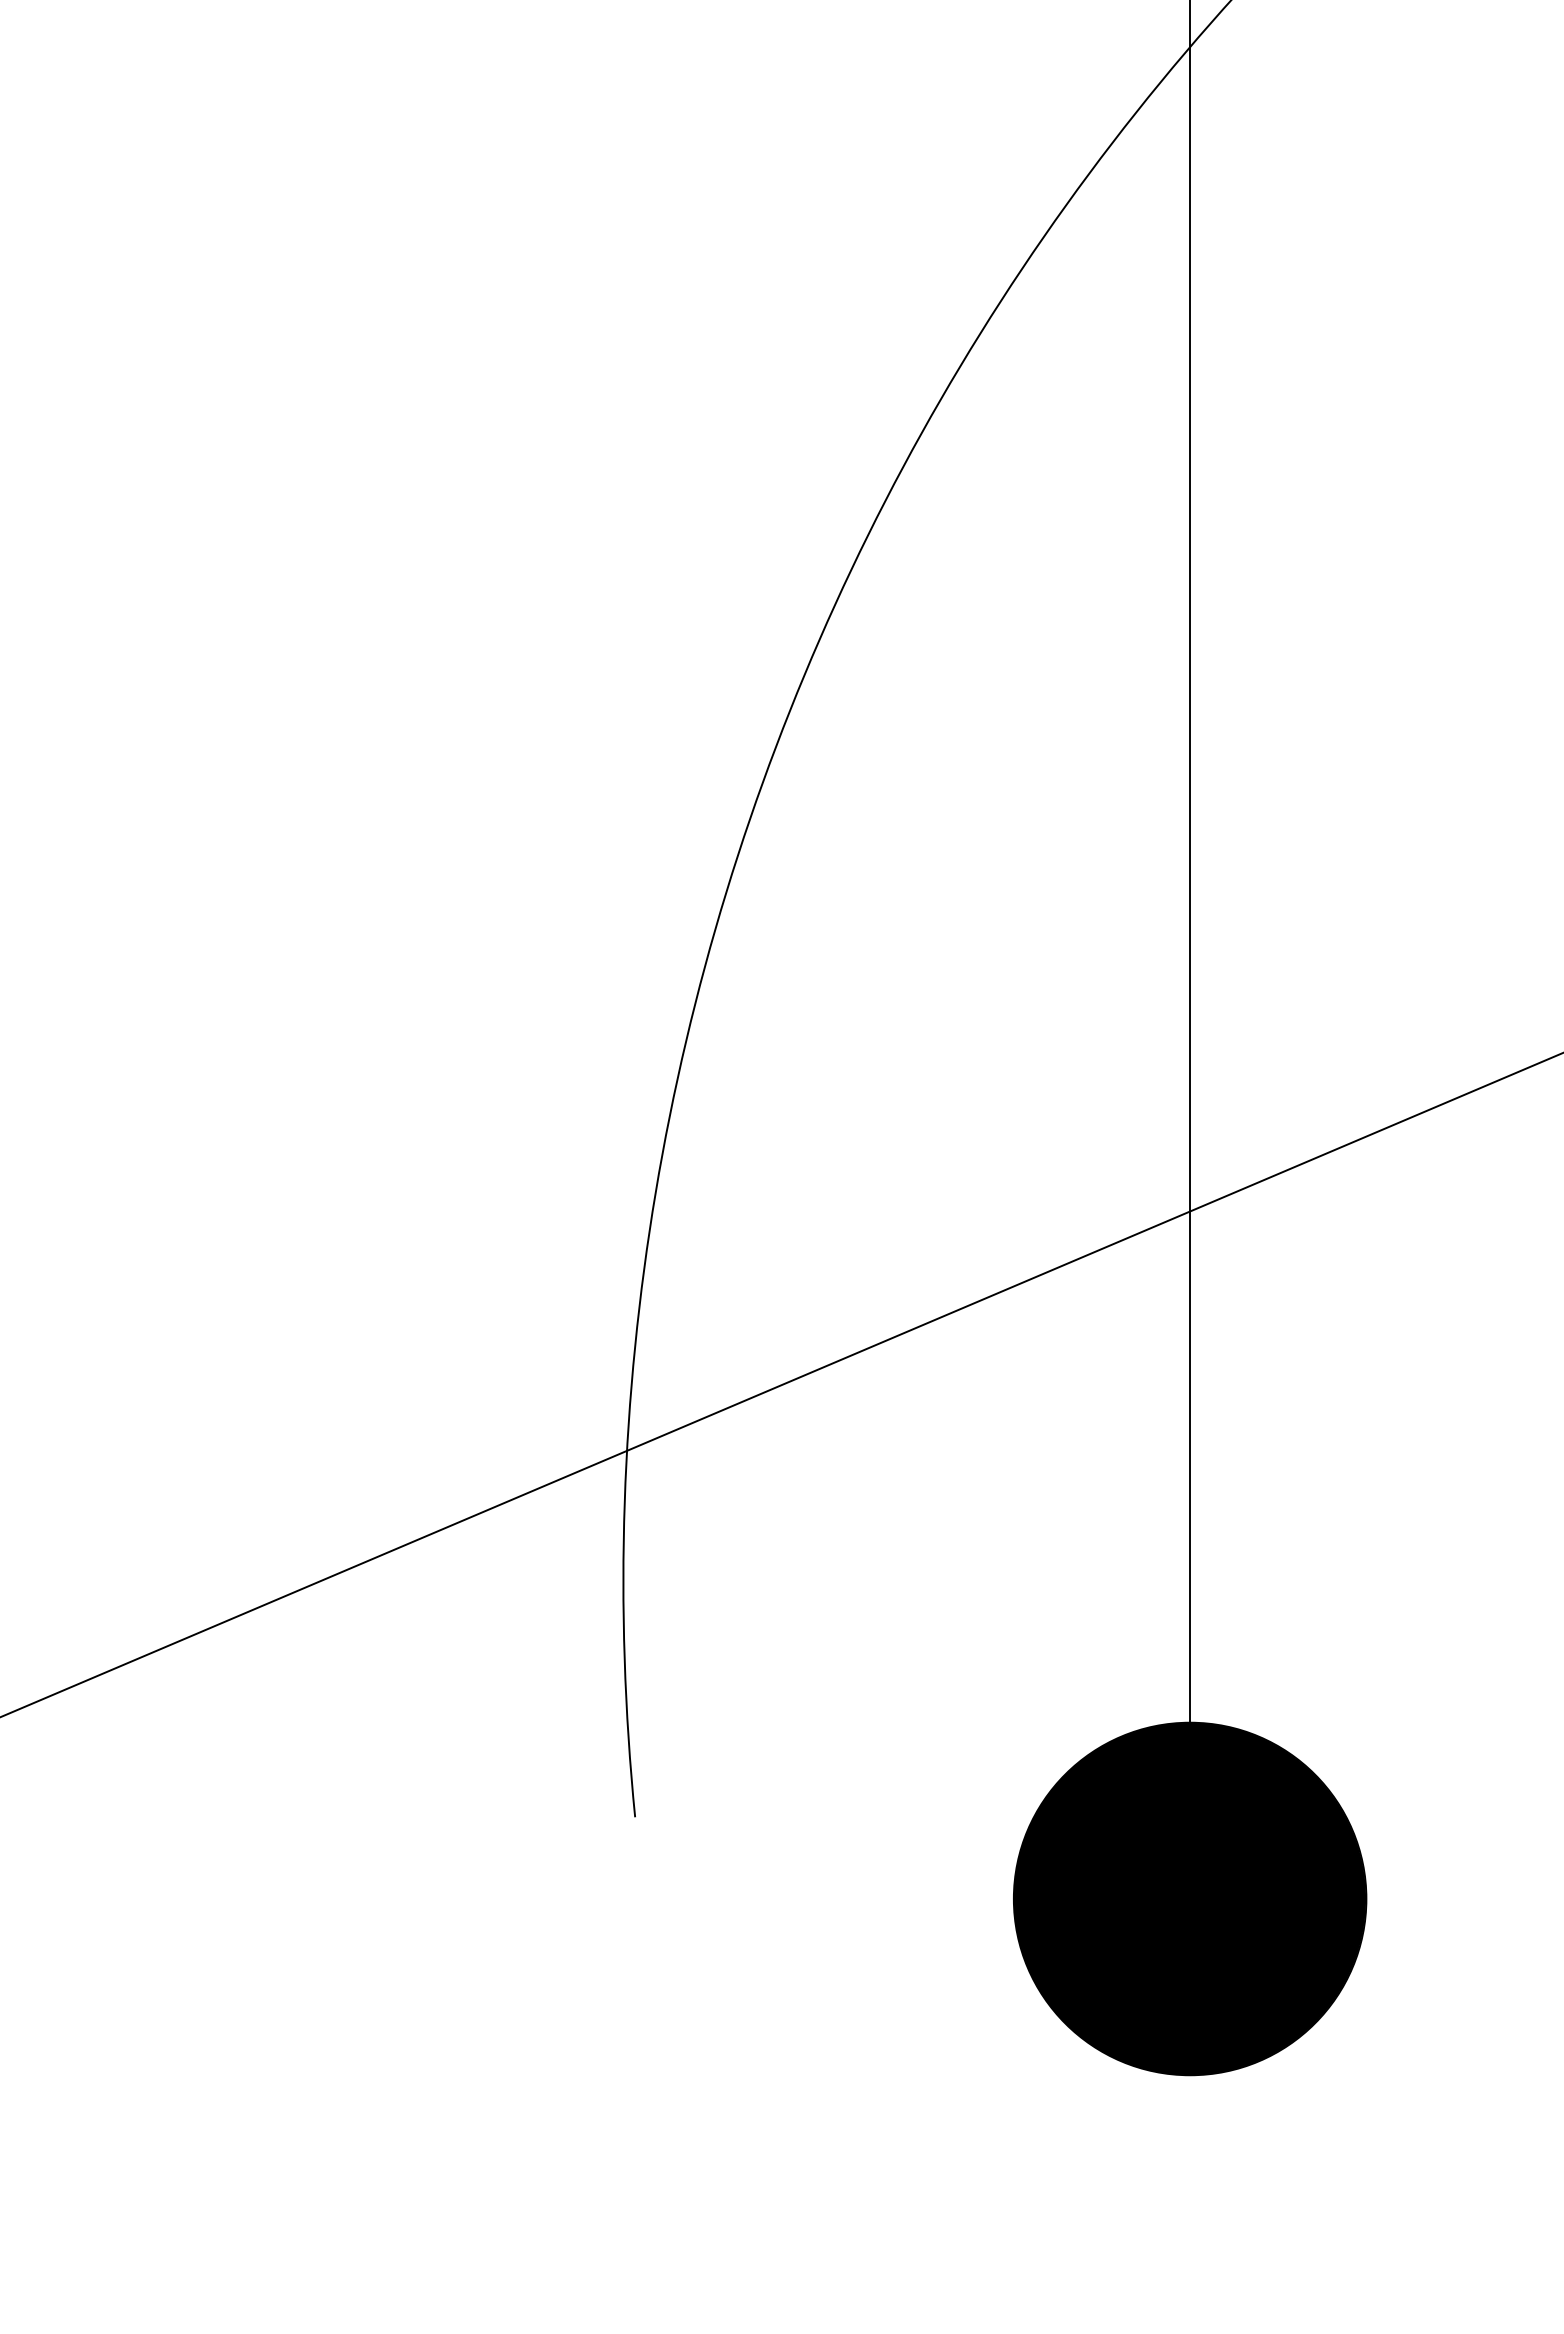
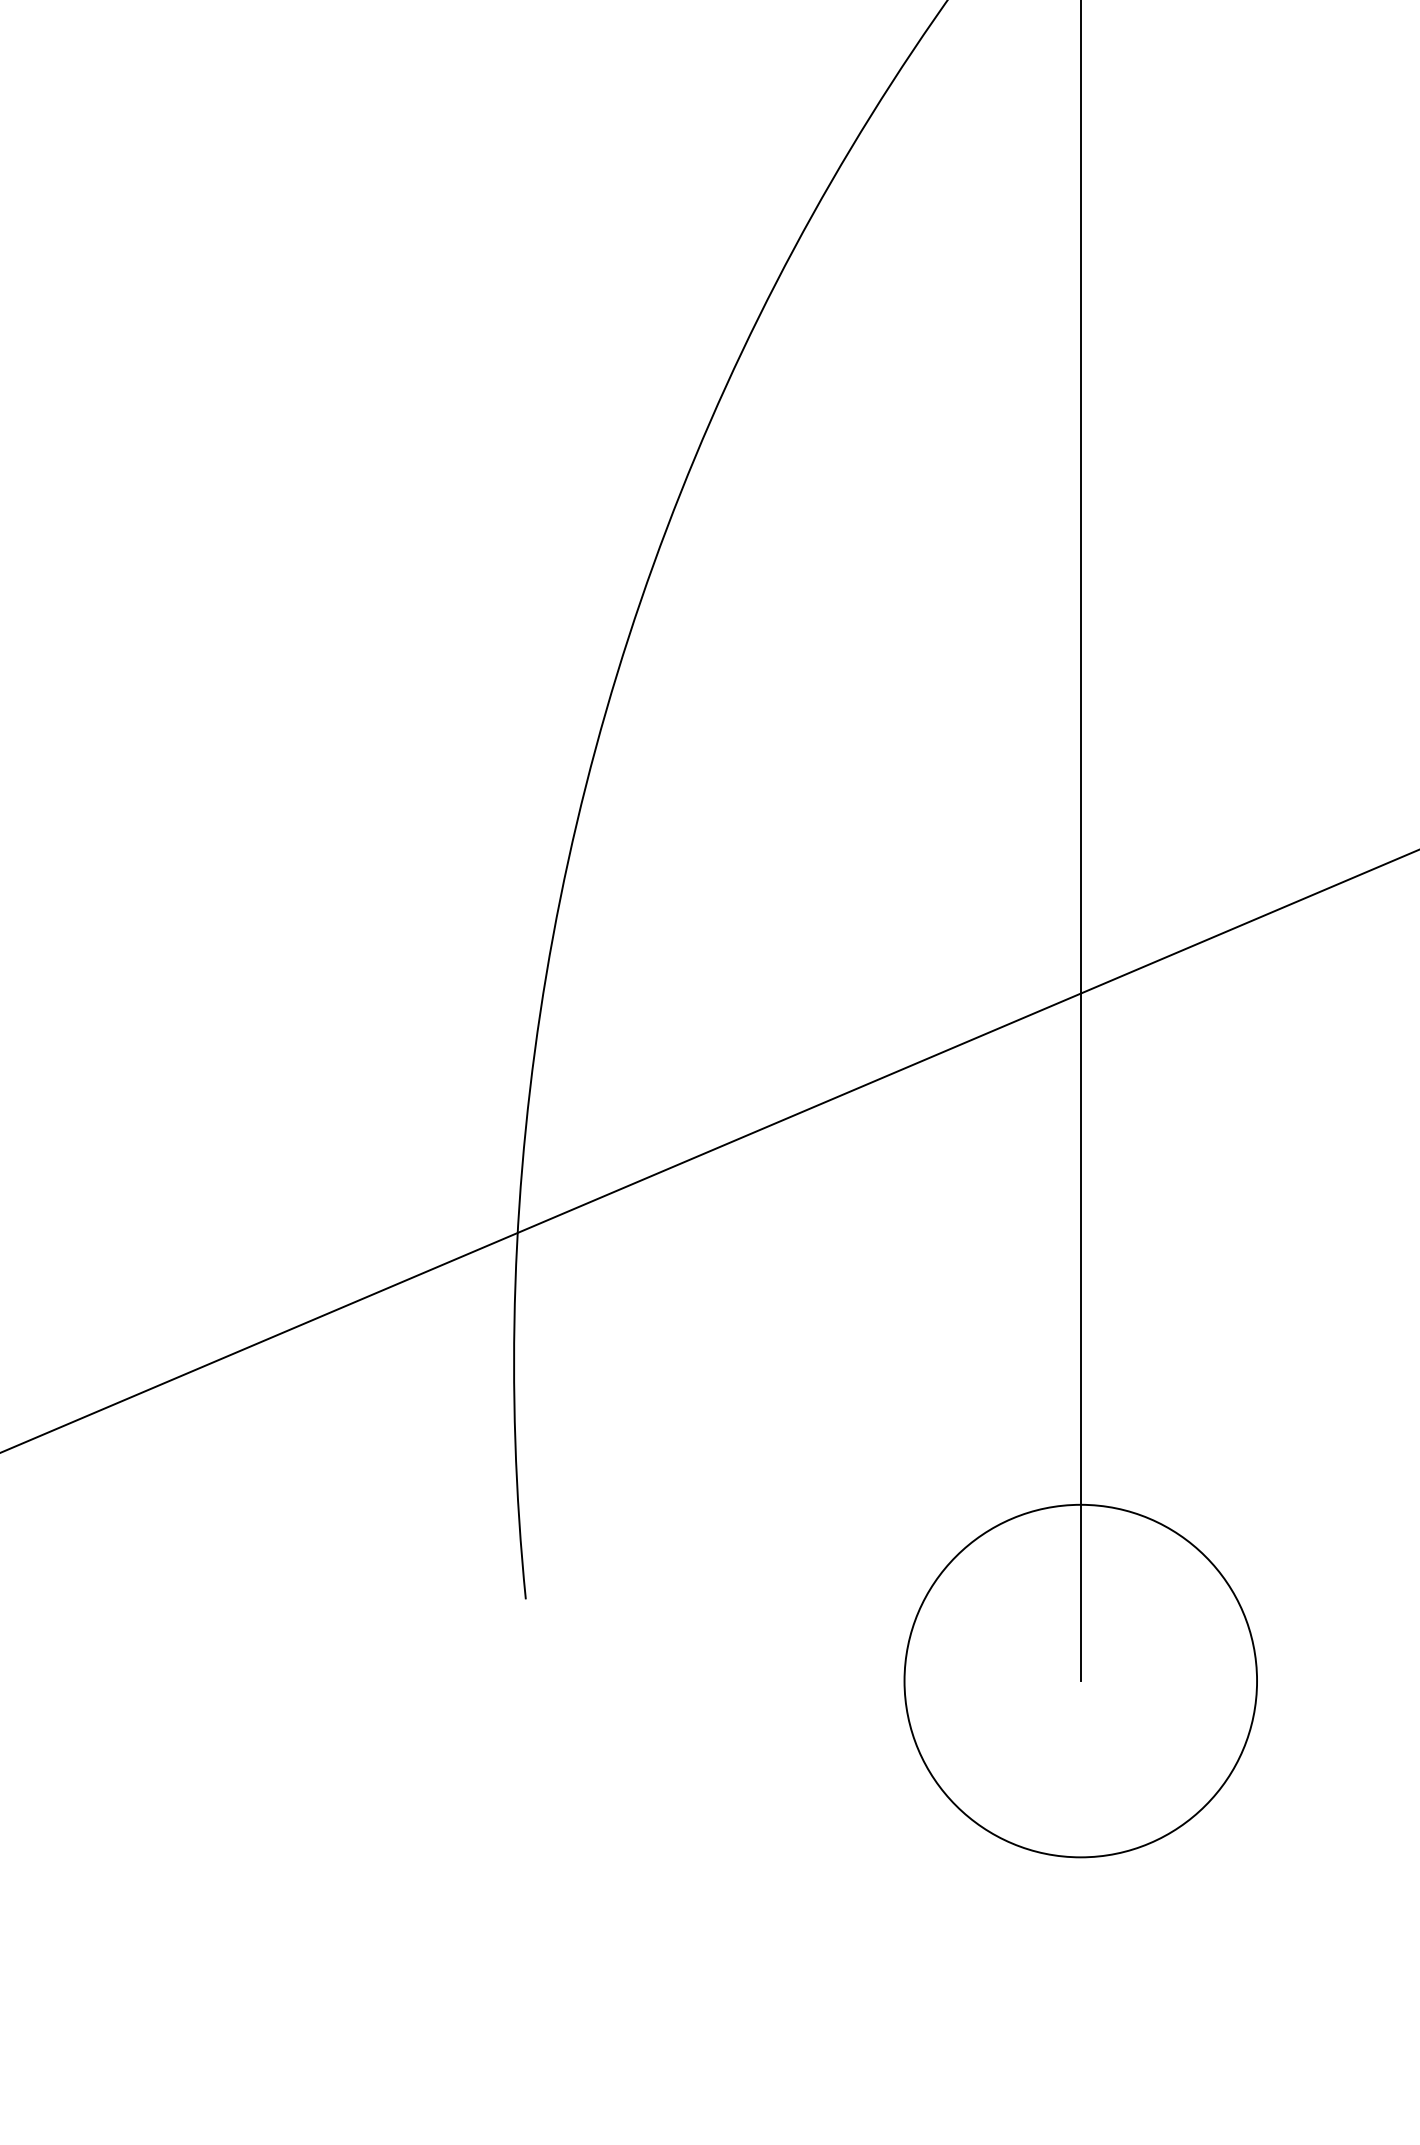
fill: (1189, 1898) -> (1080, 1680), removed

